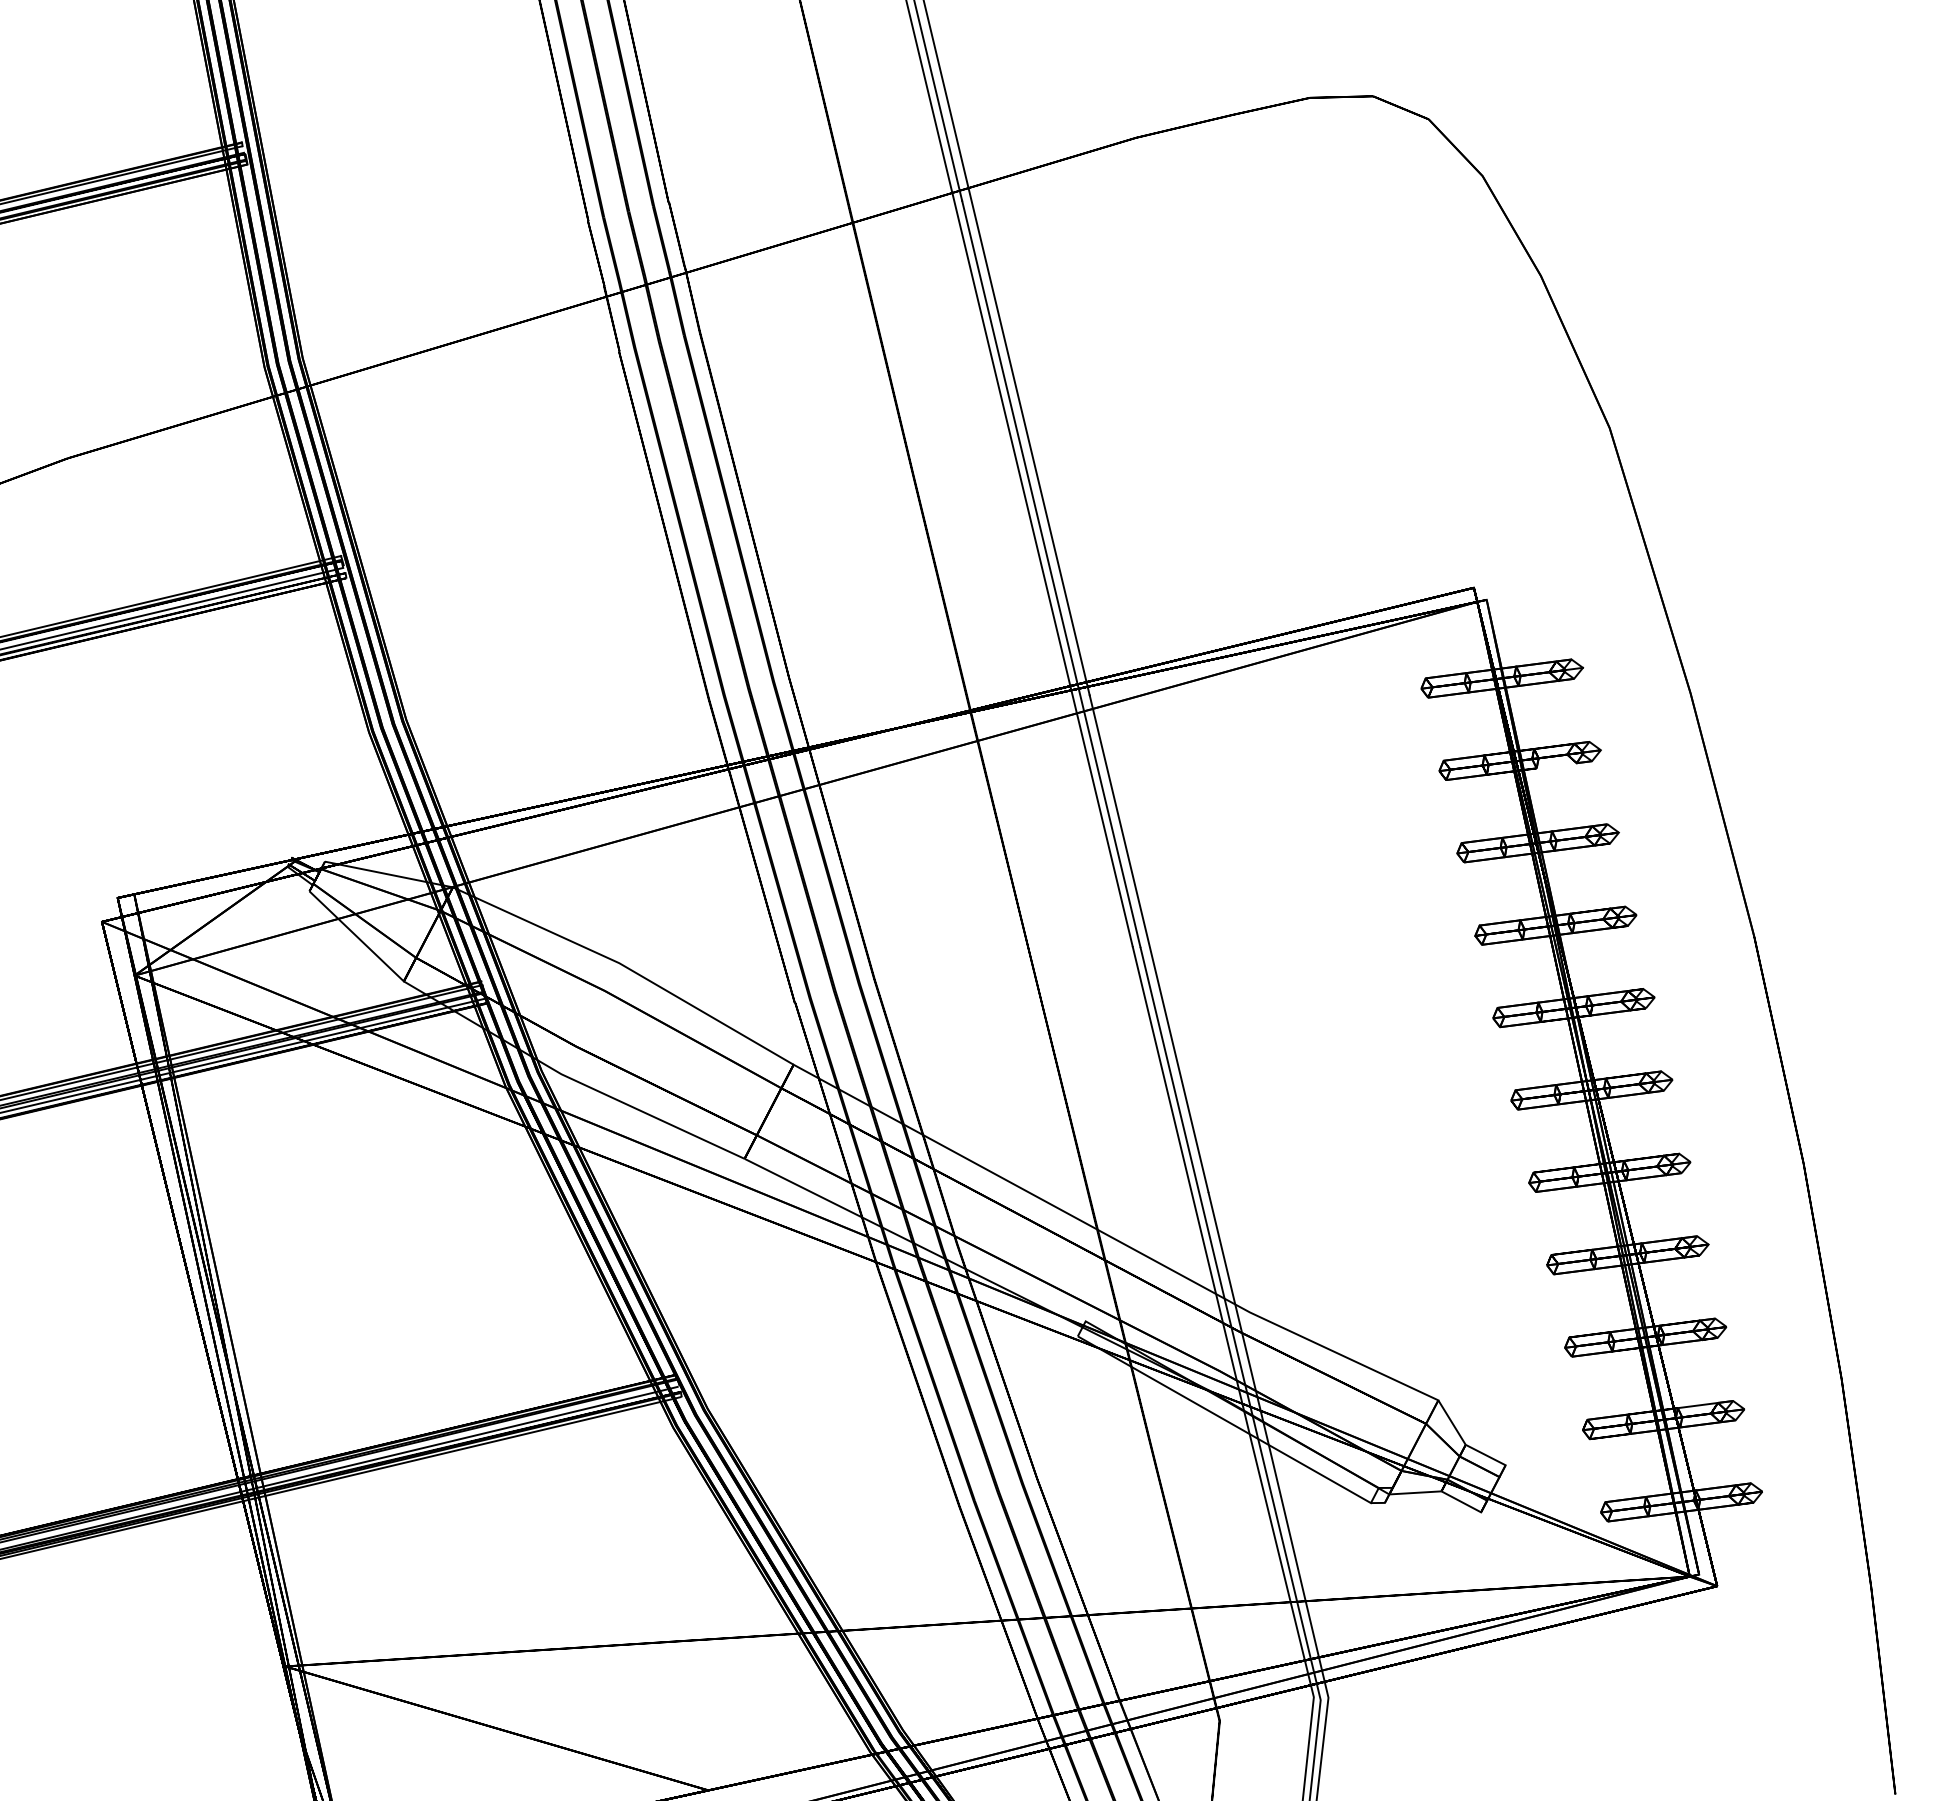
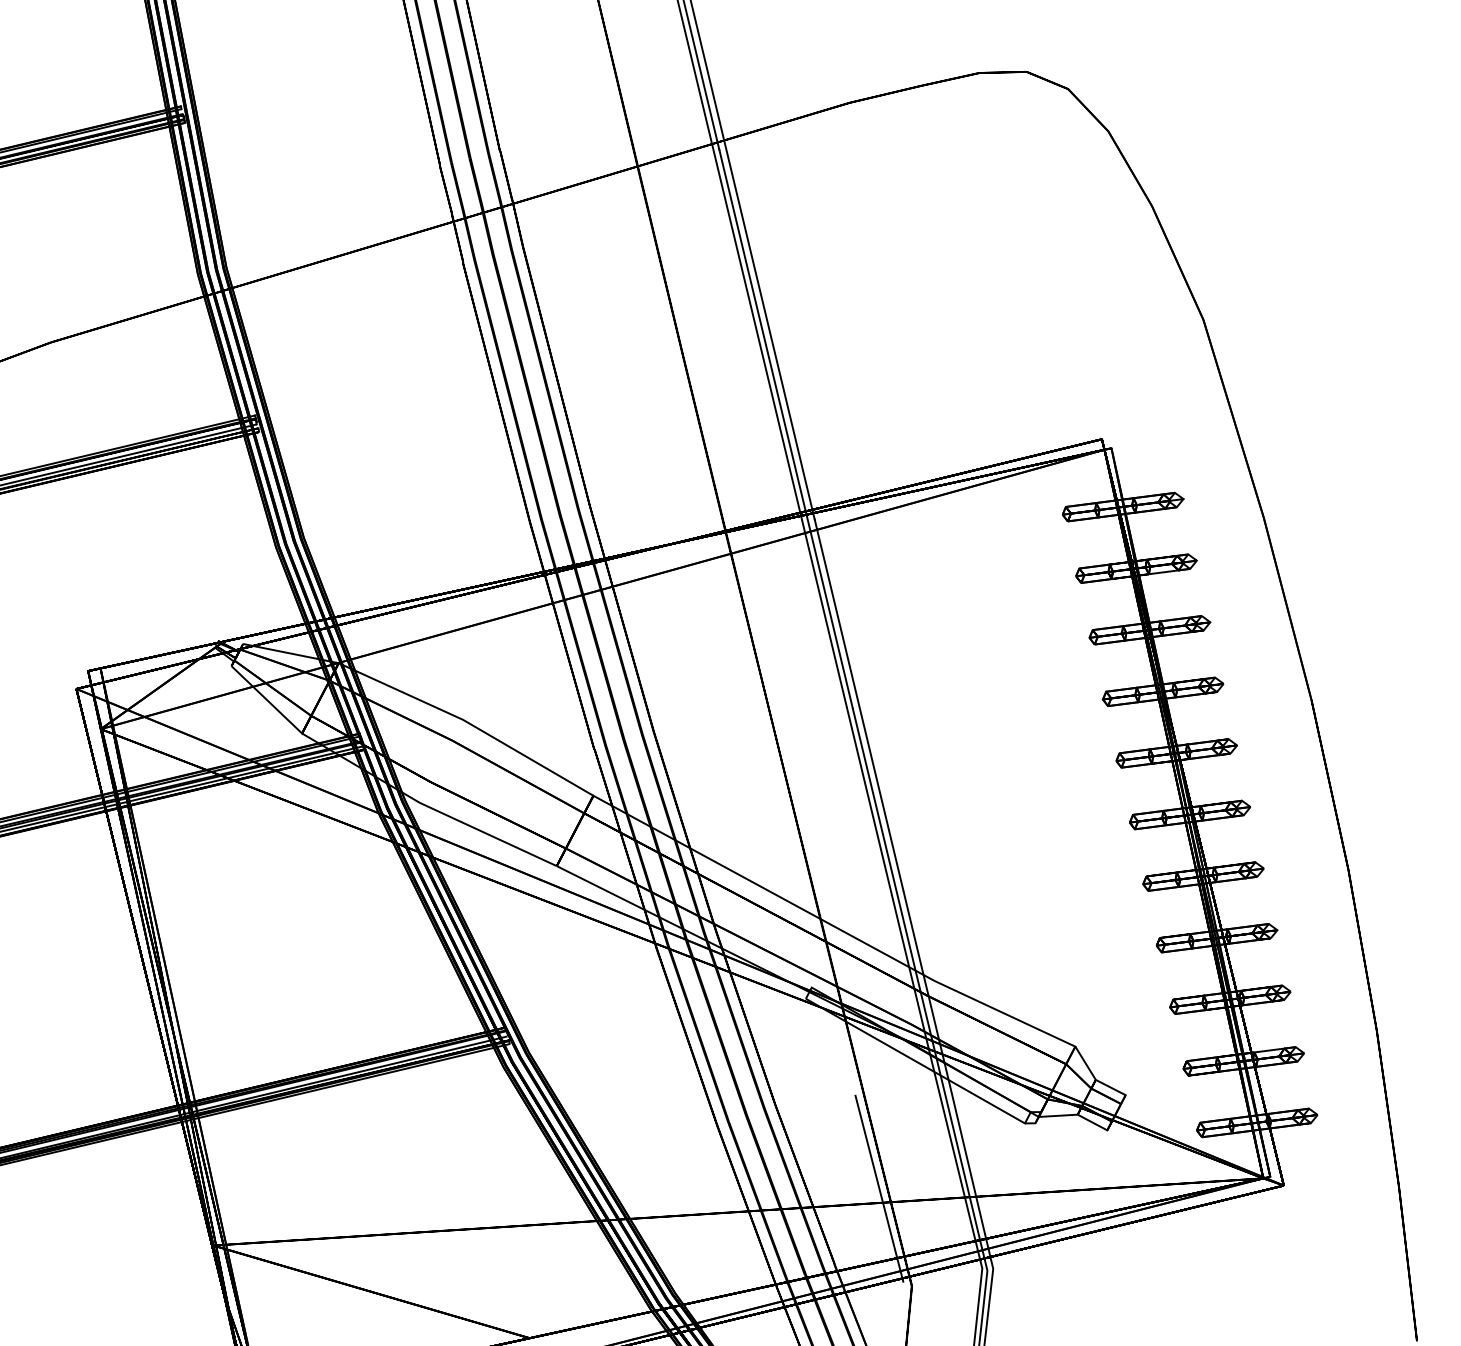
line: (1556, 765) -> (1163, 572), added
line: (1176, 1590) -> (879, 1188), added

